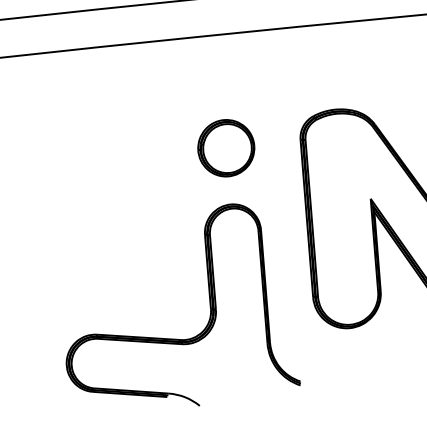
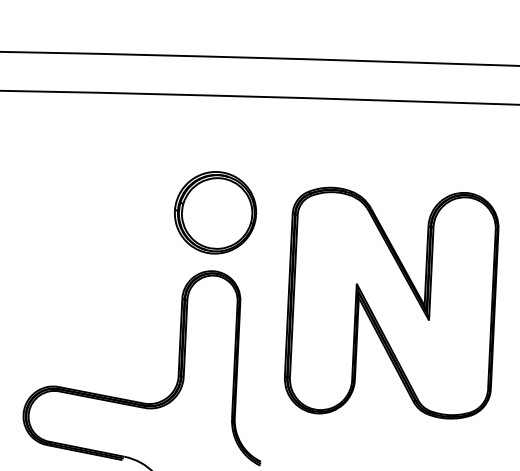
part: (226, 148) -> (215, 213), size x1.4

